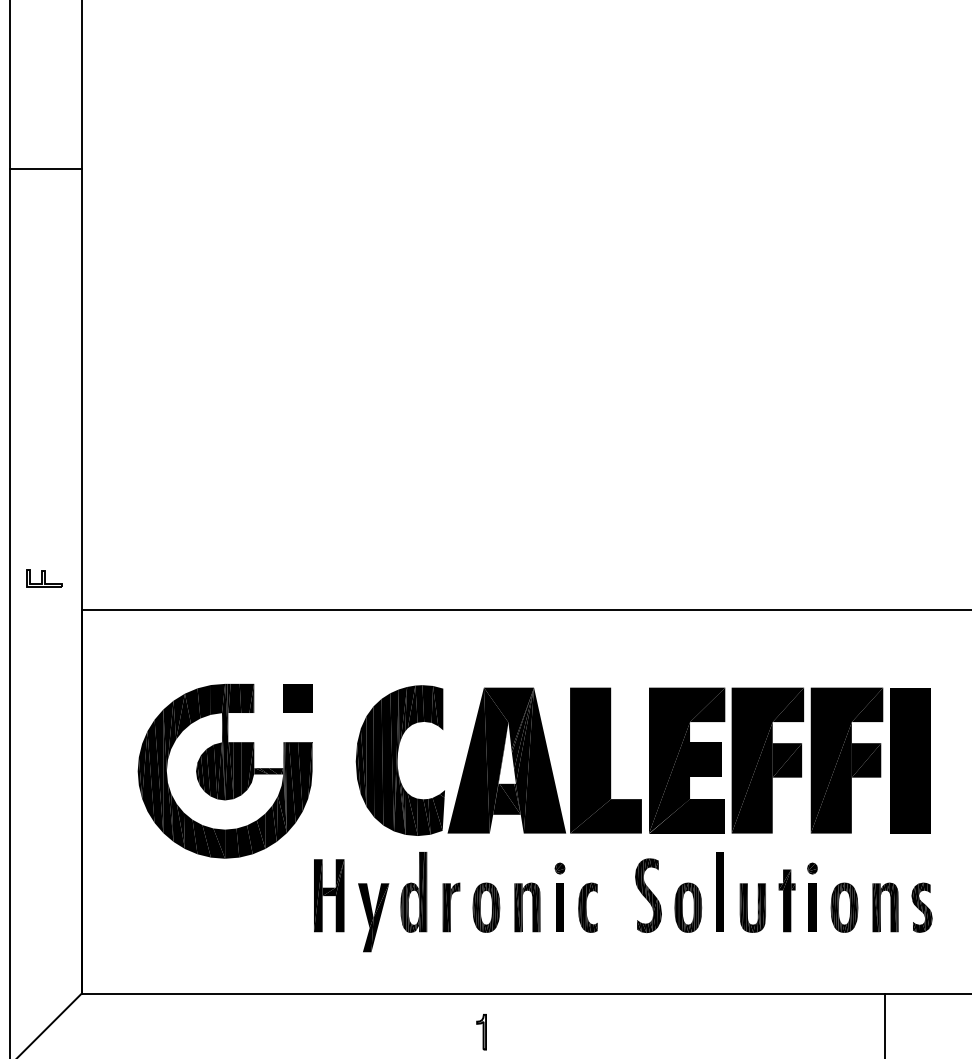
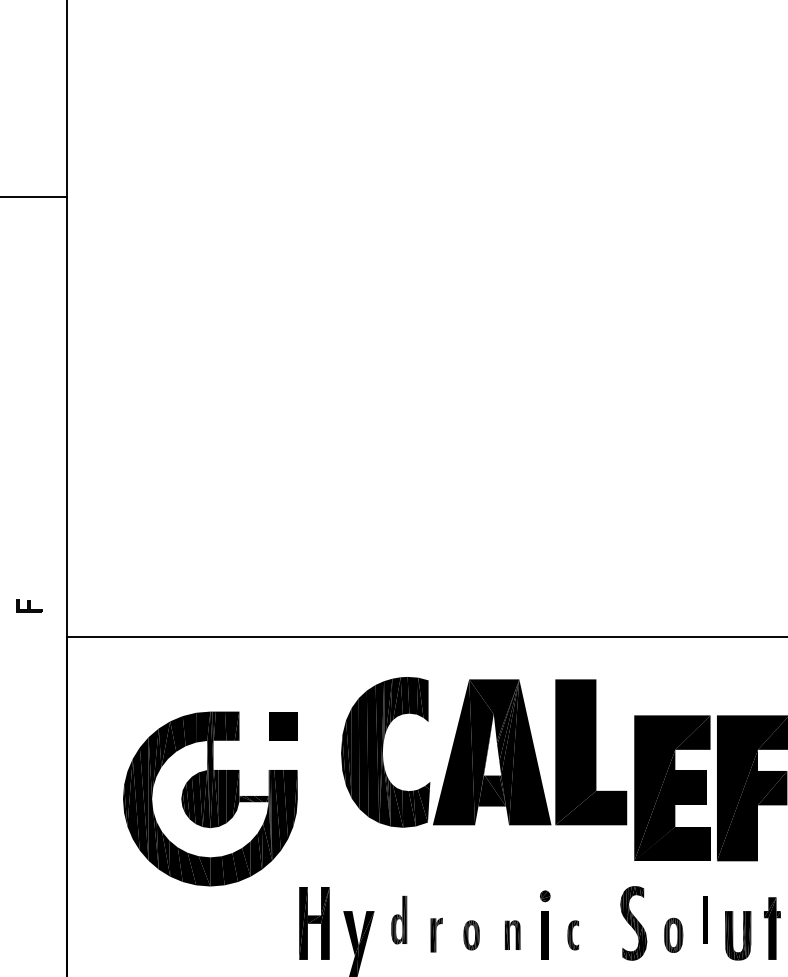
part: (44, 578) -> (29, 606), size x0.7
part: (498, 760) -> (483, 752), moved
part: (719, 891) -> (704, 919), size x0.6
part: (413, 892) -> (398, 920), size x0.6
part: (451, 907) -> (436, 935), size x0.7
part: (486, 907) -> (471, 935), size x0.6
part: (527, 907) -> (512, 935), size x0.6
part: (587, 907) -> (572, 935), size x0.6
part: (688, 907) -> (673, 935), size x0.7

